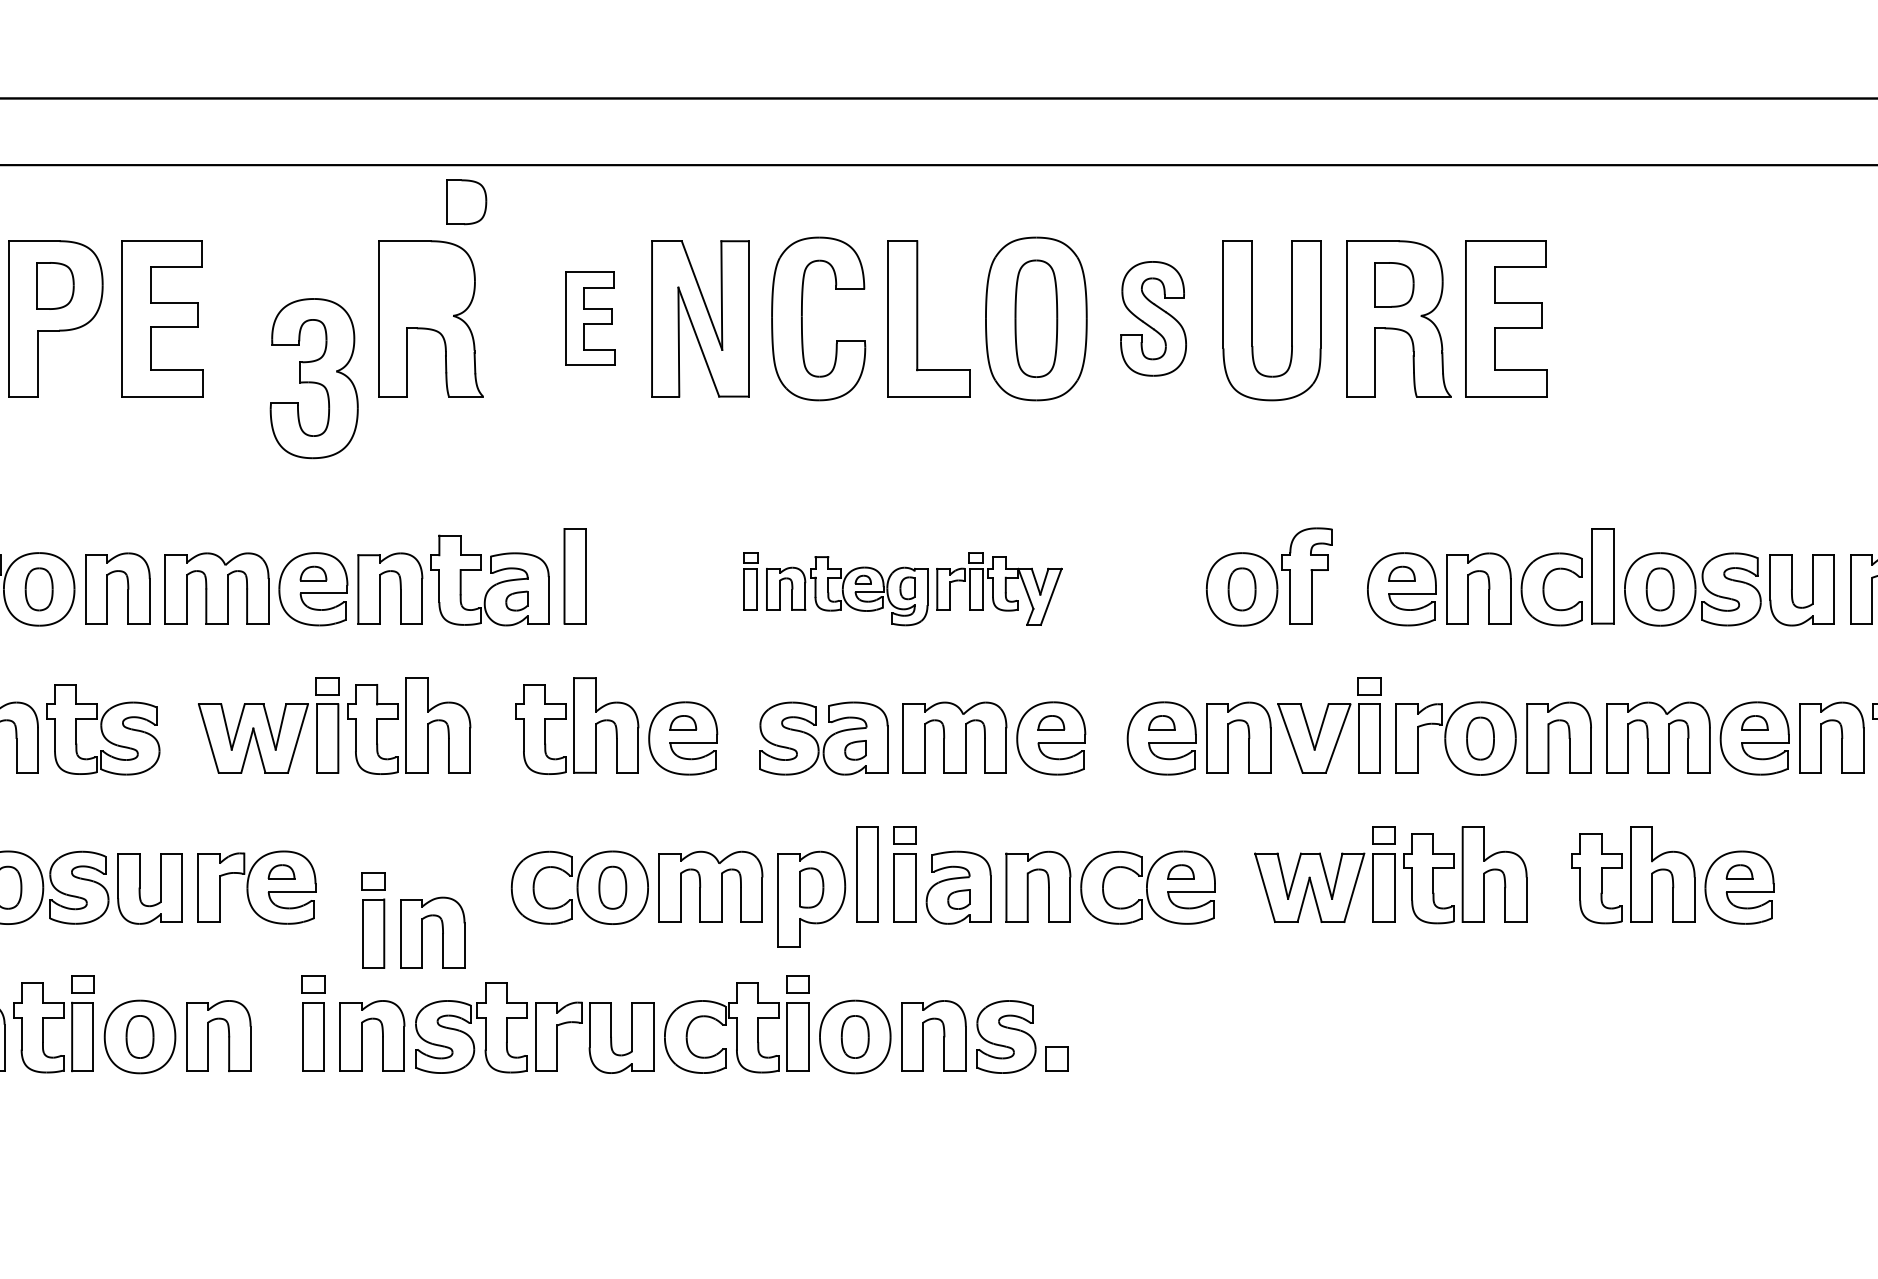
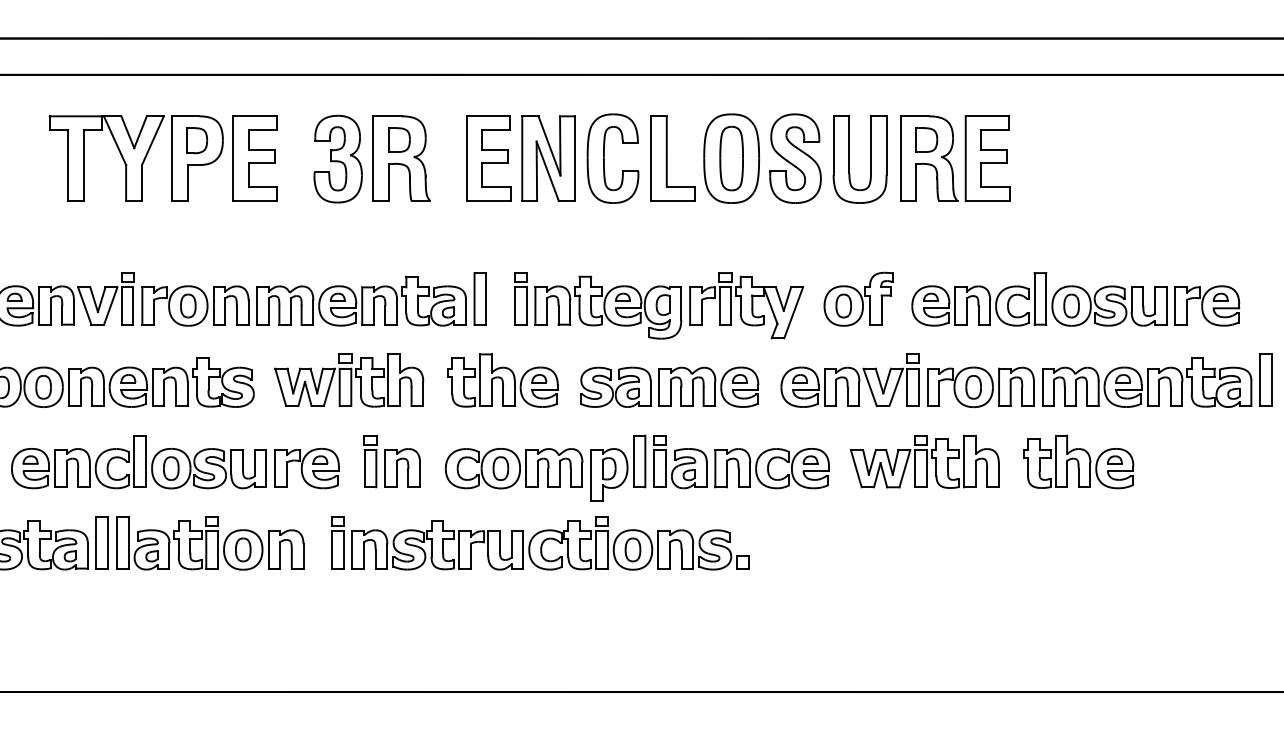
part: (467, 201) -> (399, 139), moved
part: (590, 318) -> (488, 158), size x1.67
part: (1153, 318) -> (795, 158), size x1.43
part: (312, 377) -> (337, 158), moved
part: (902, 588) -> (658, 305), size x1.67
part: (412, 920) -> (391, 461), moved

